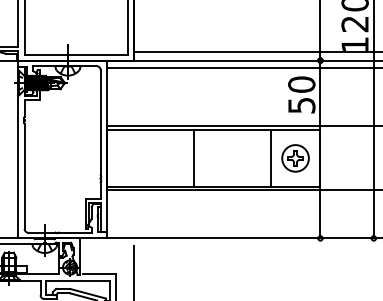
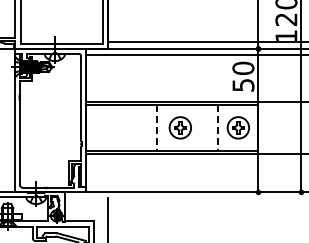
line: (193, 157) -> (156, 127), solid -> dashed
part: (222, 157) -> (179, 127), added
line: (270, 157) -> (218, 127), solid -> dashed

